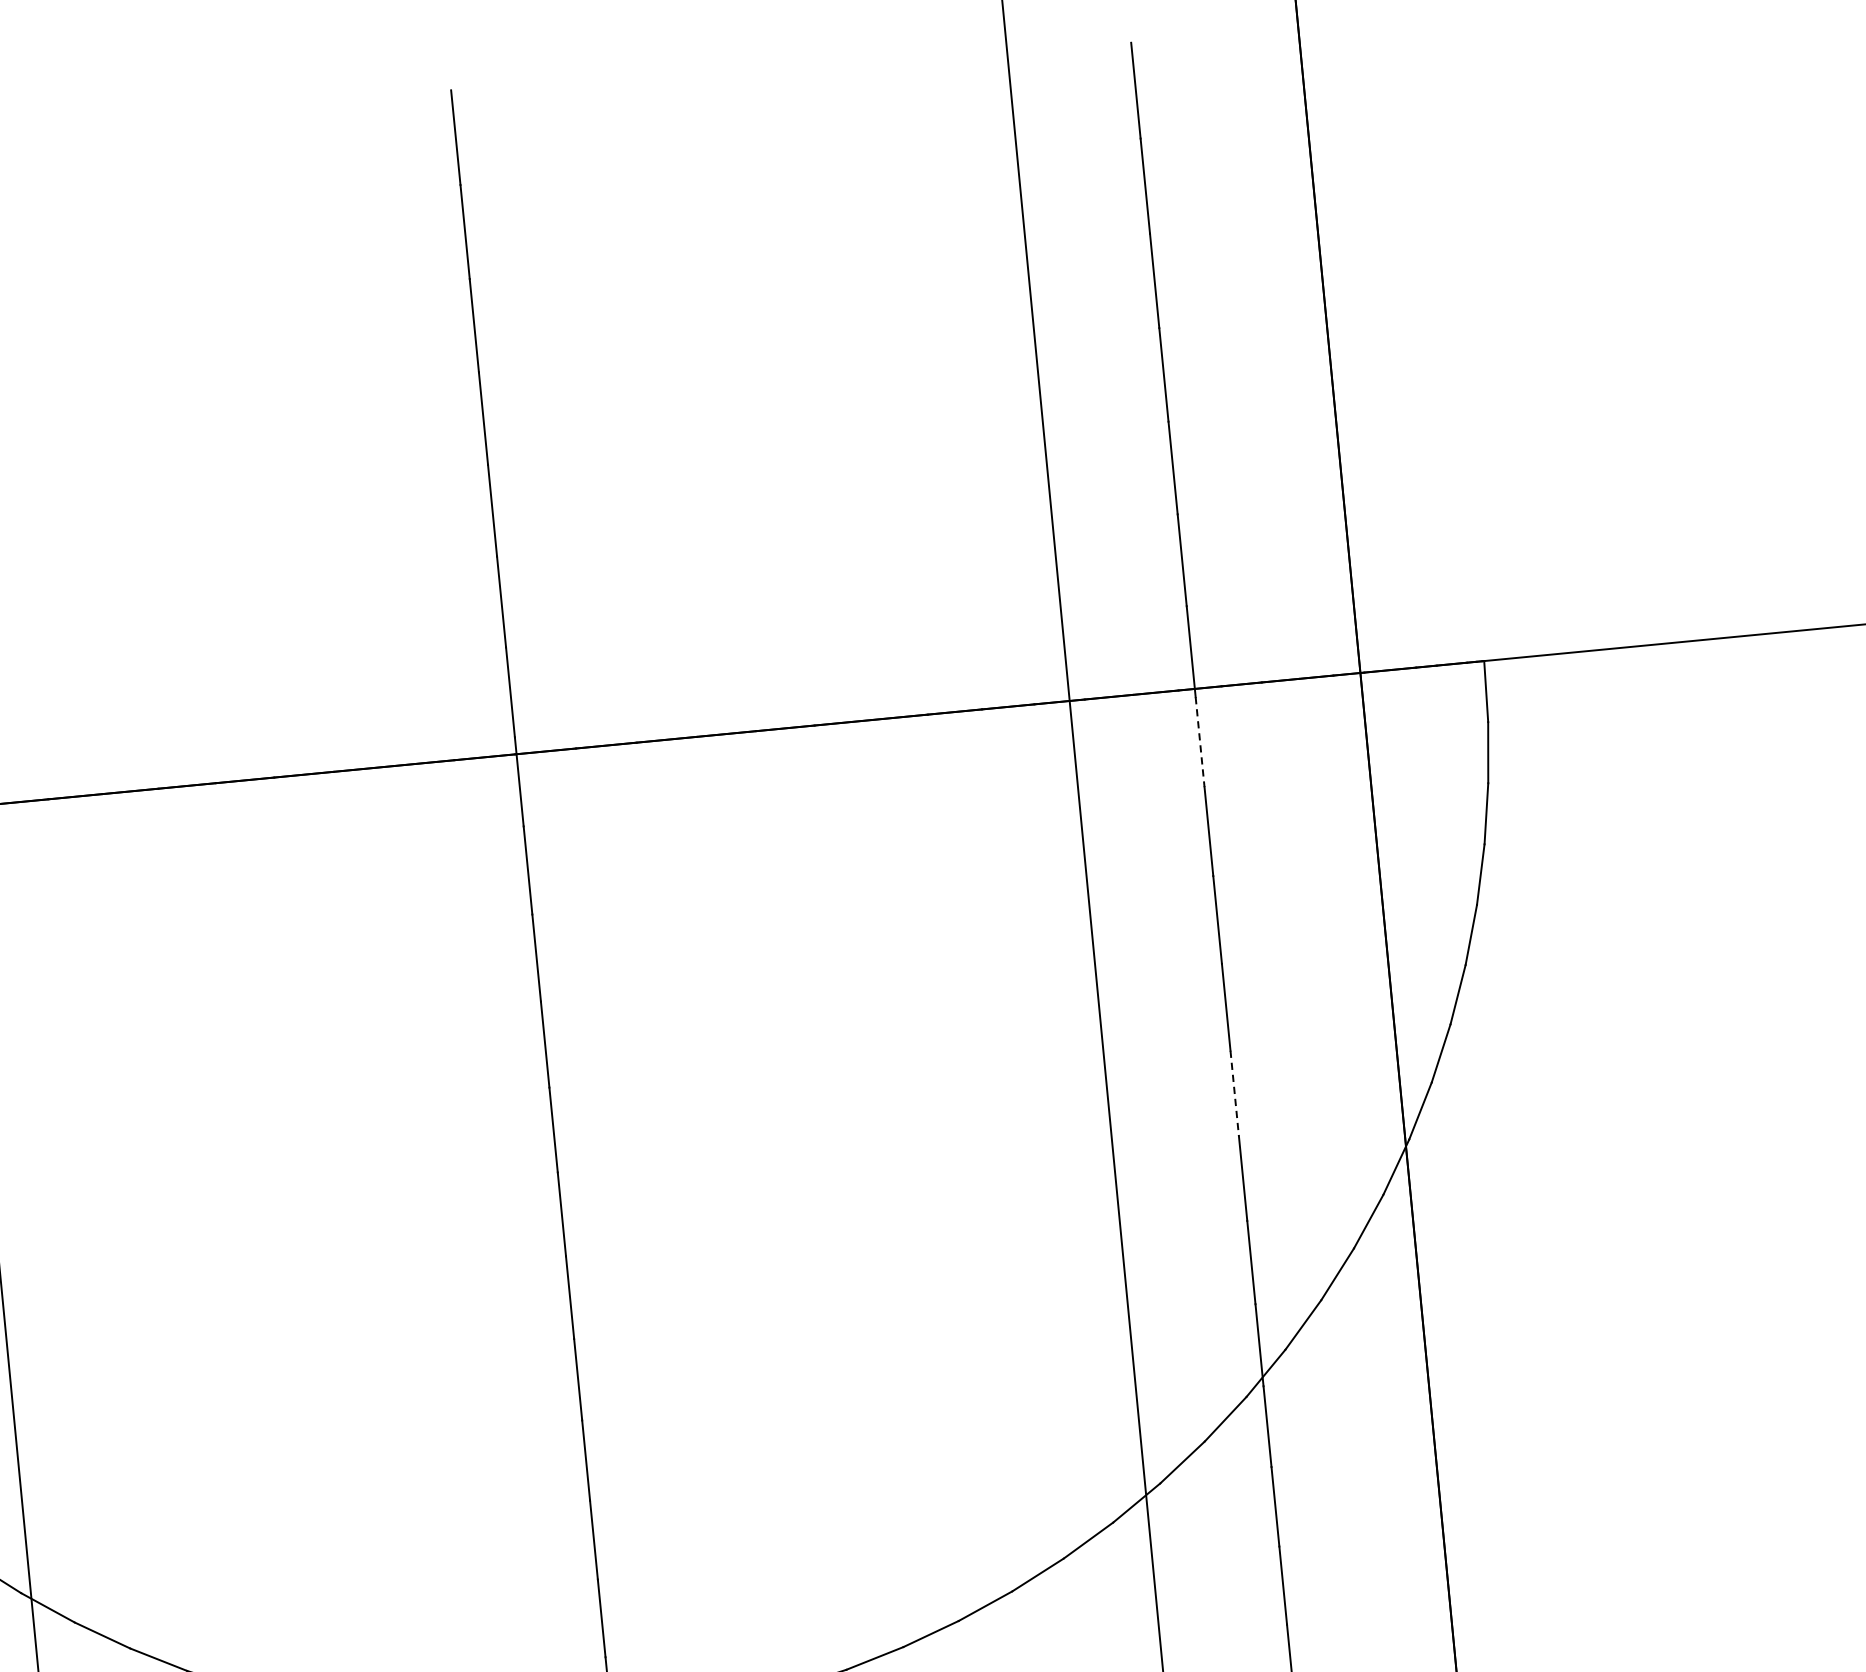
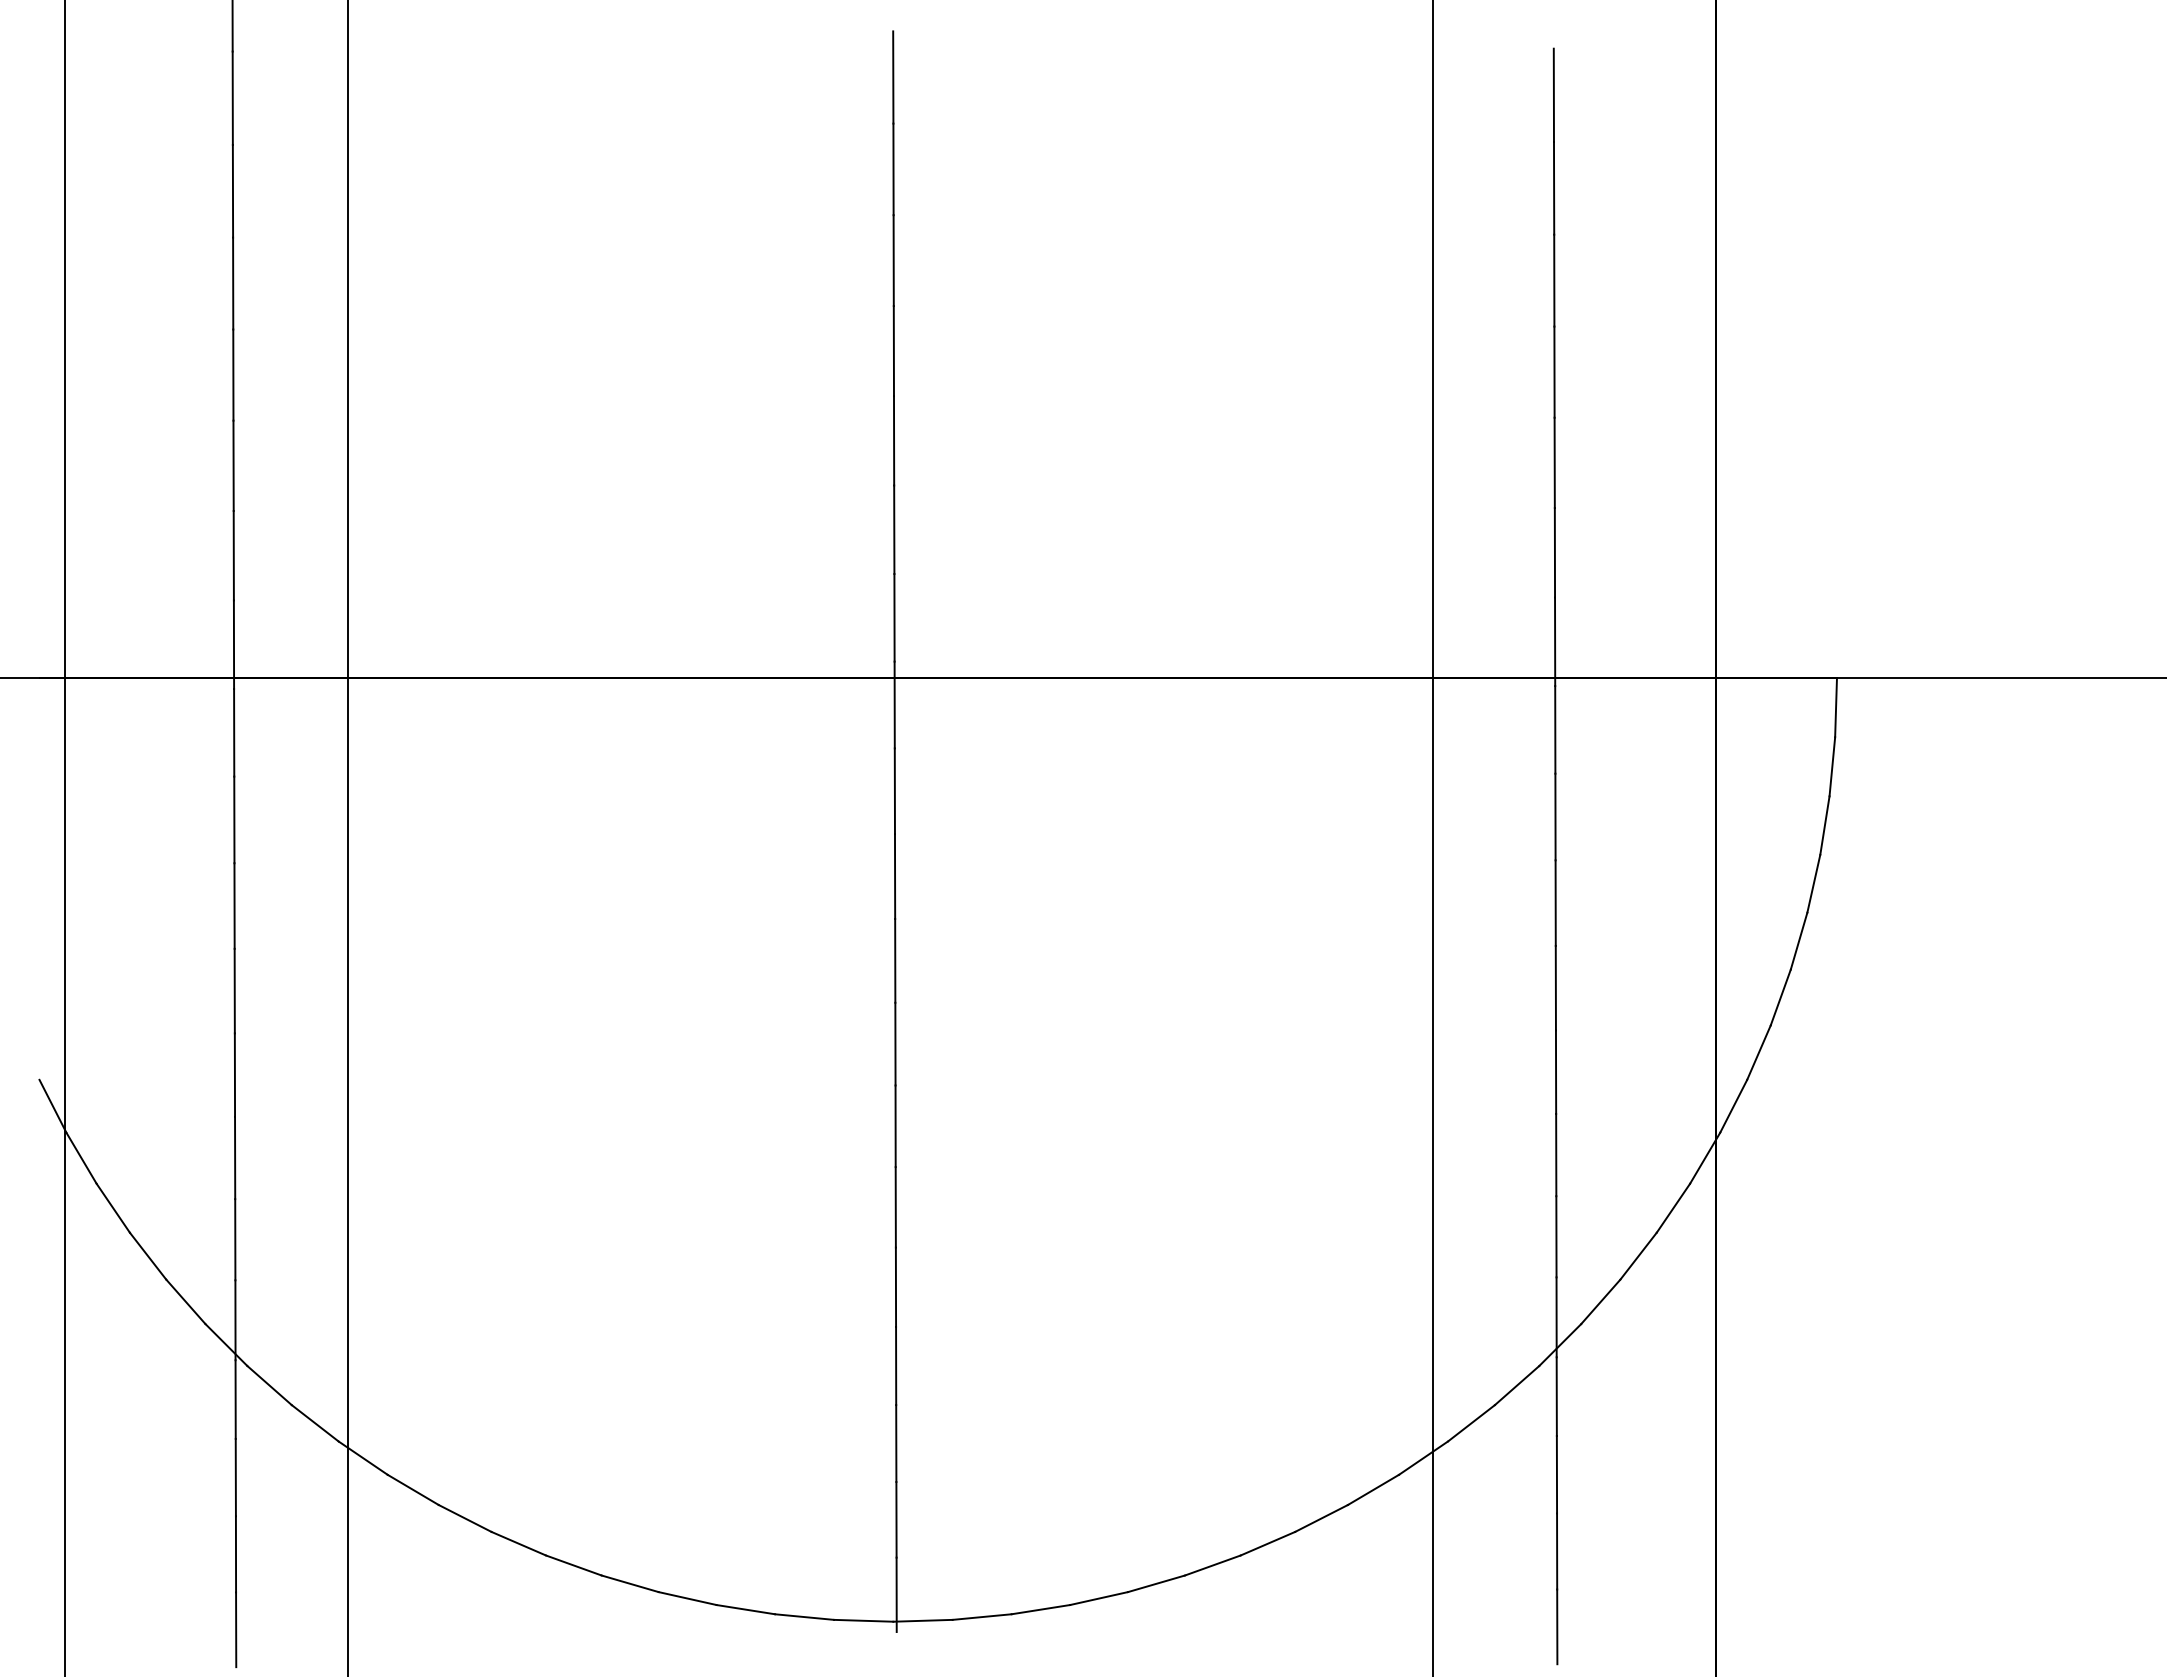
line: (1200, 741) -> (1555, 729), dashed -> solid
line: (1235, 1093) -> (1556, 1072), dashed -> solid

